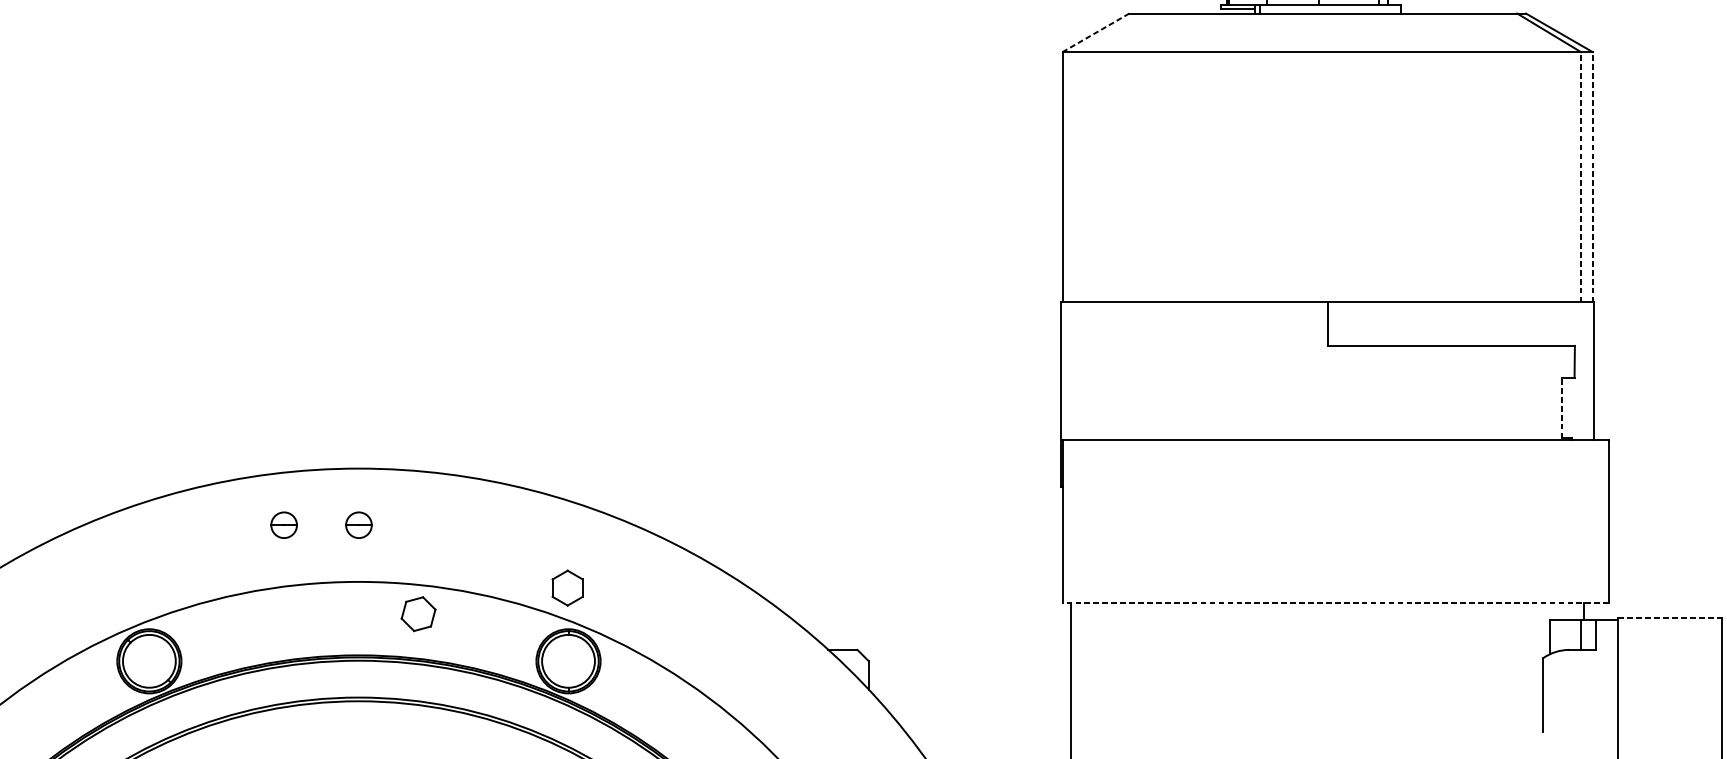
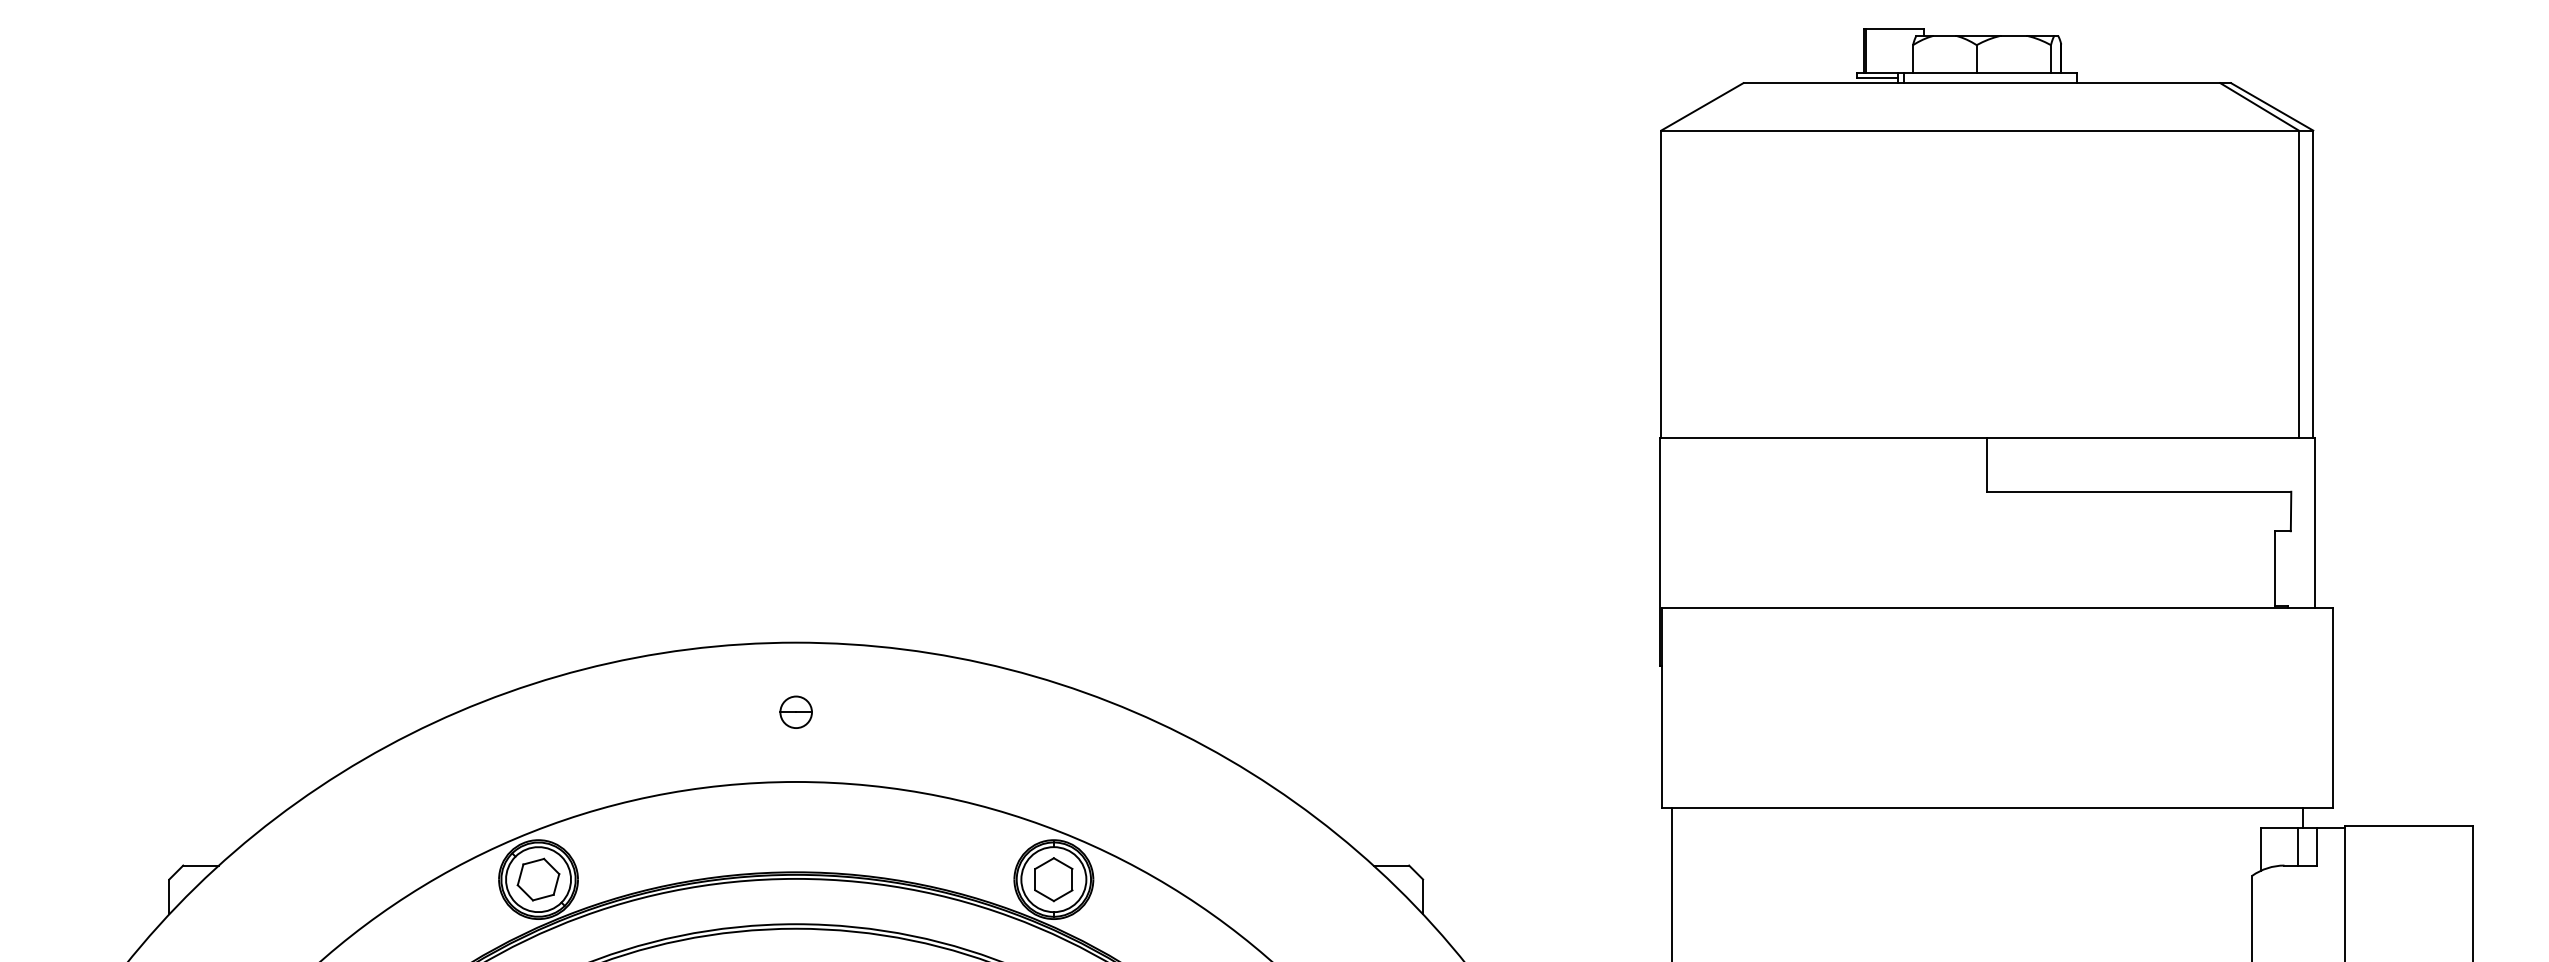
line: (1095, 33) -> (1701, 107), dashed -> solid
line: (1580, 177) -> (2298, 284), dashed -> solid
line: (1592, 177) -> (2313, 284), dashed -> solid
line: (1562, 407) -> (2275, 567), dashed -> solid
part: (283, 524) -> (703, 711), removed
part: (567, 588) -> (1053, 879), moved
line: (1335, 602) -> (1997, 807), dashed -> solid
part: (418, 614) -> (538, 879), moved
line: (1670, 618) -> (2408, 826), dashed -> solid

